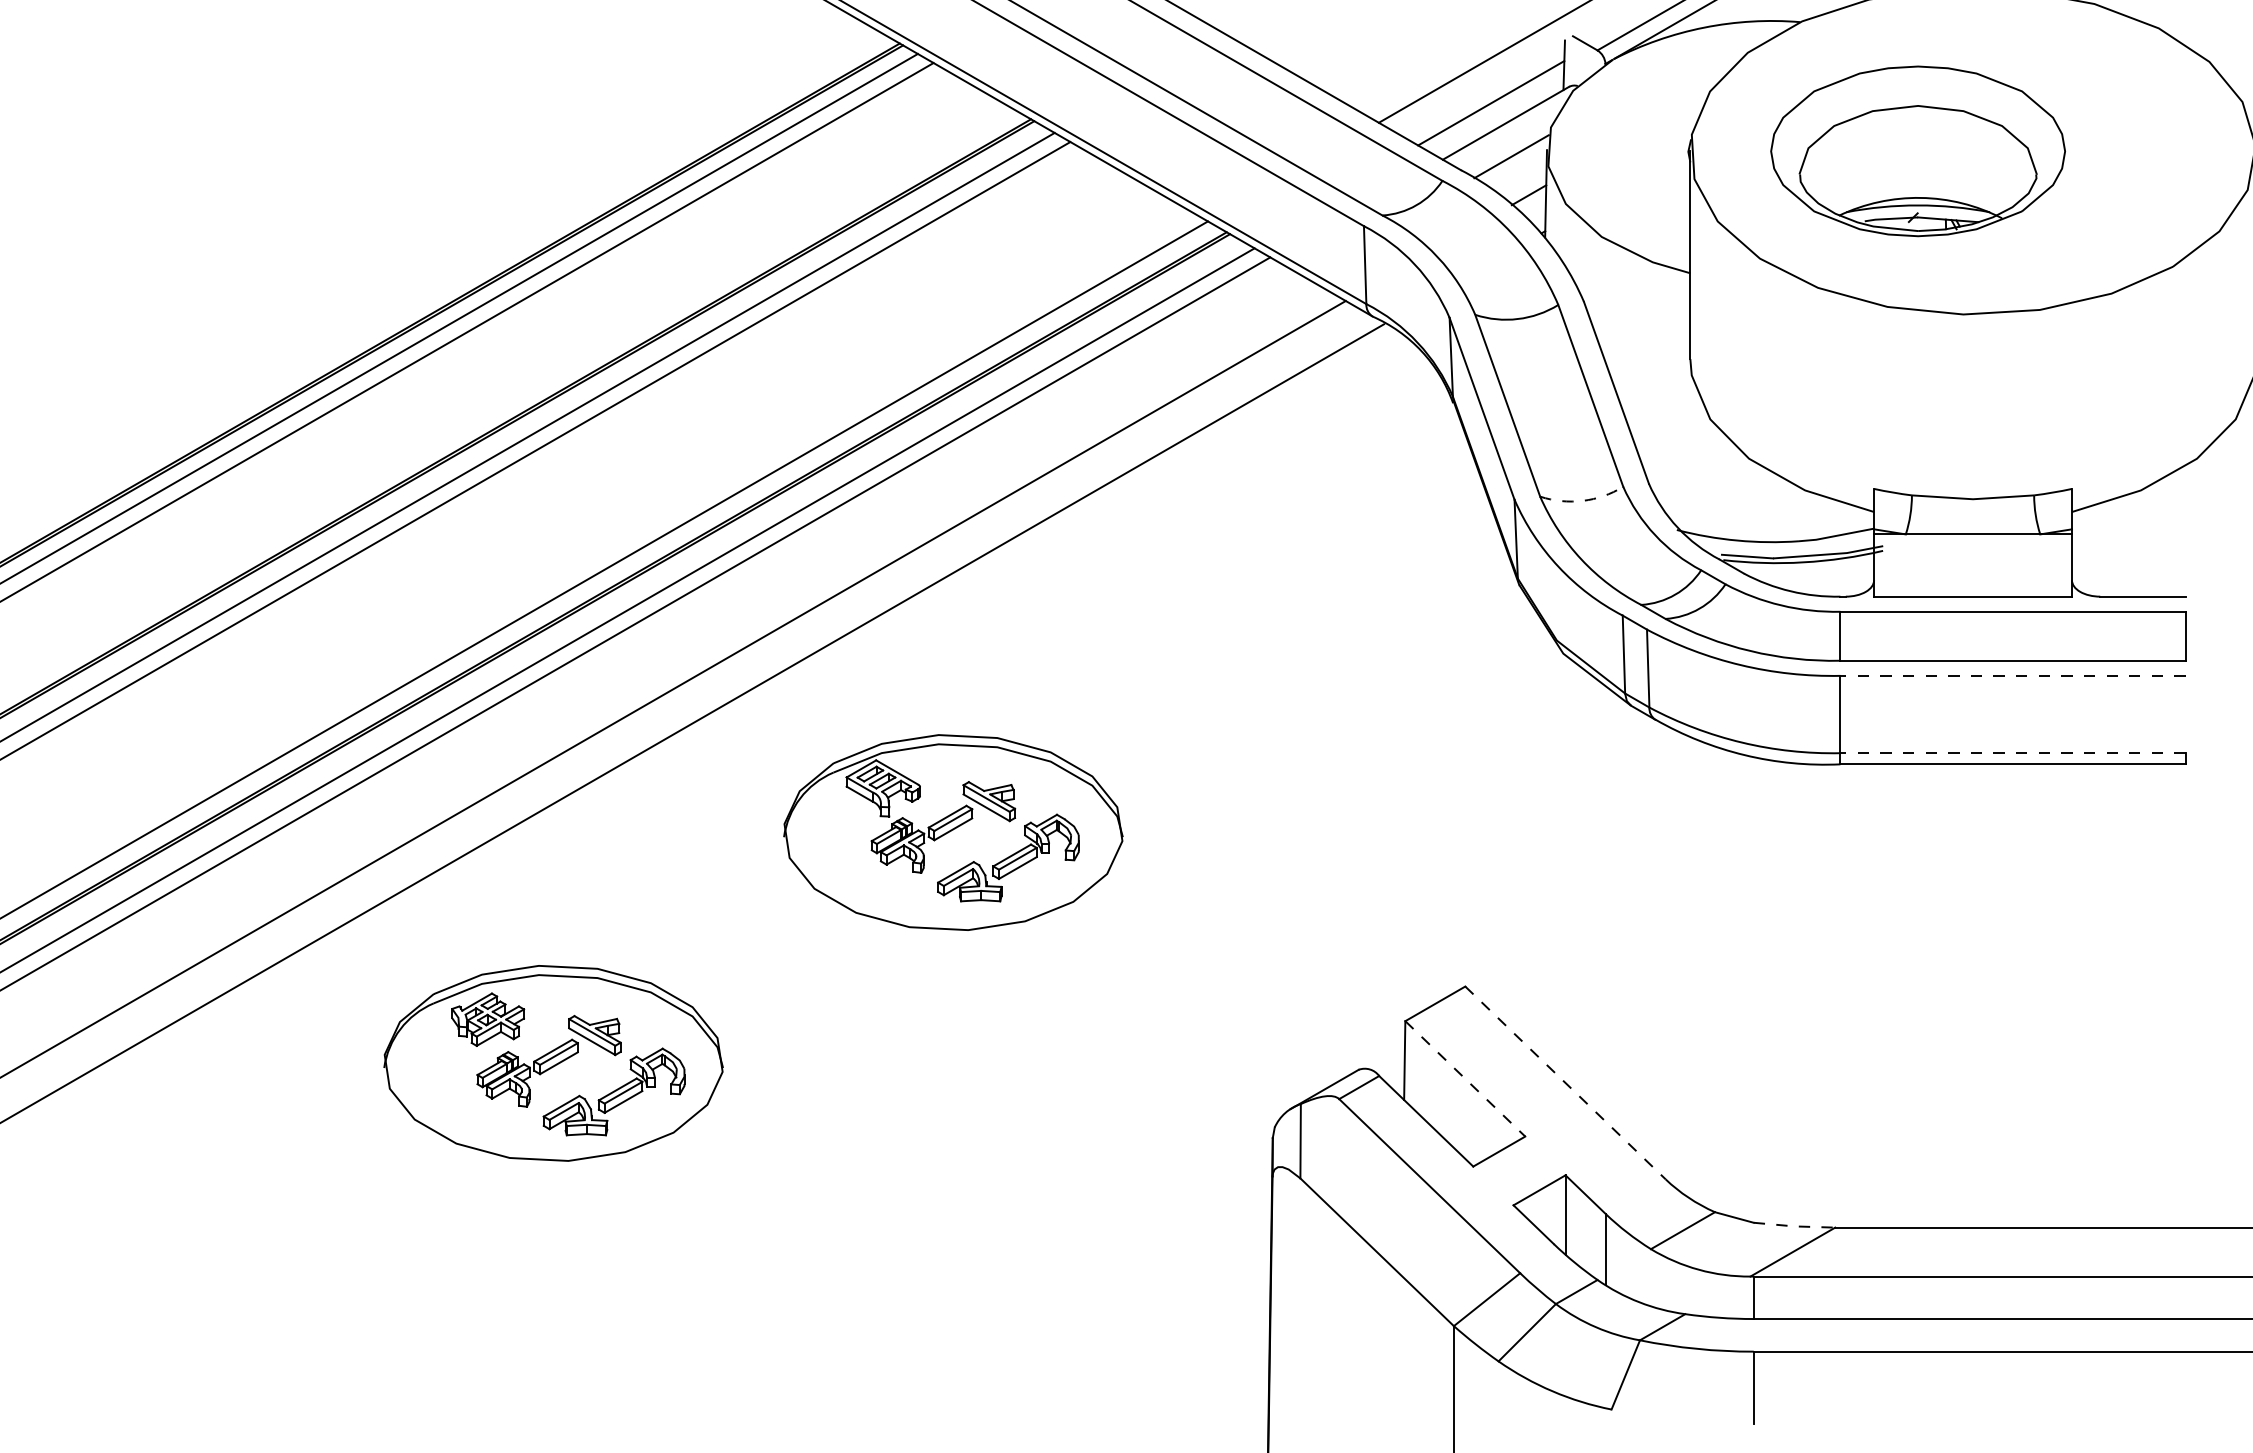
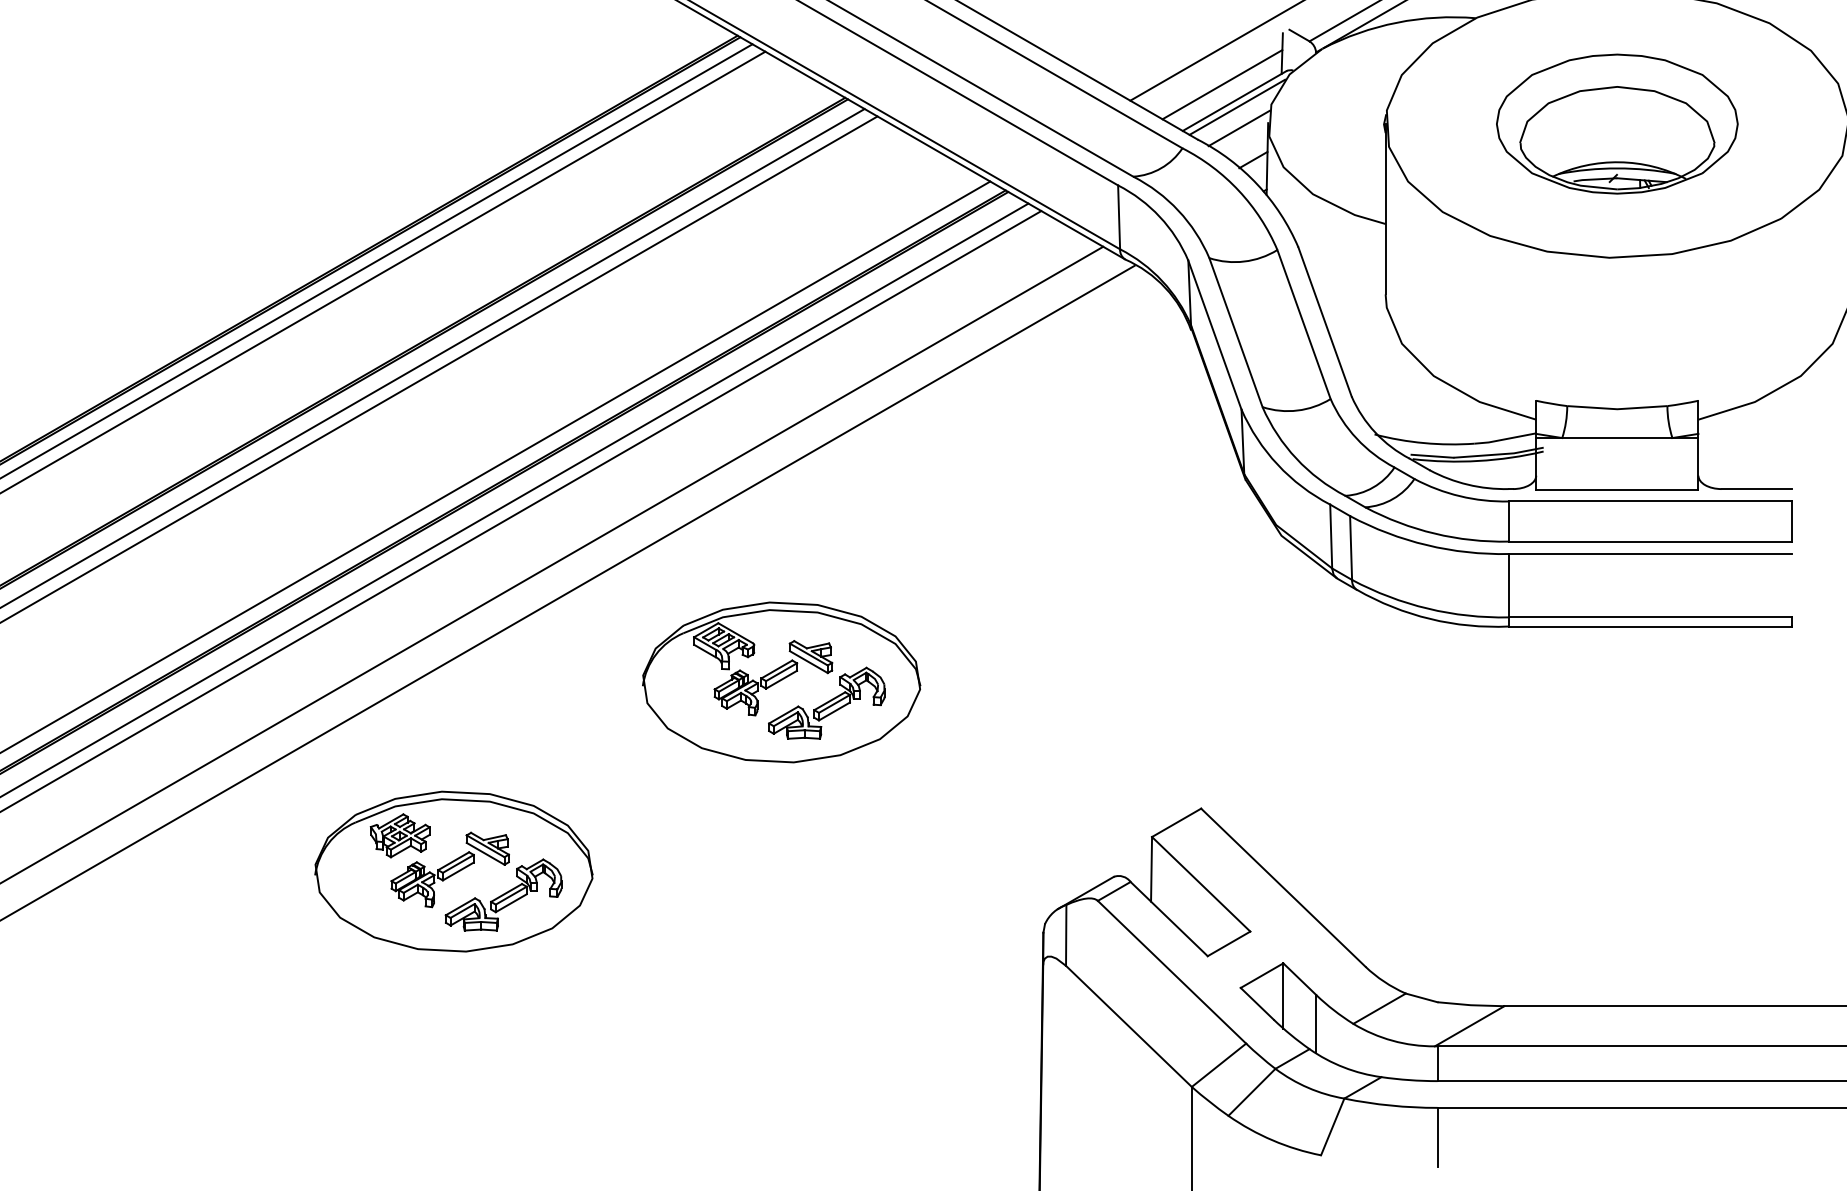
line: (1509, 129) -> (1237, 106), added
part: (1918, 150) -> (1617, 123), moved
arc: (1582, 500) -> (1297, 410), dashed -> solid
line: (2012, 676) -> (1649, 554), dashed -> solid
line: (2012, 753) -> (1649, 617), dashed -> solid
line: (1465, 1079) -> (1201, 884), dashed -> solid
line: (1565, 1083) -> (1283, 888), dashed -> solid
line: (1793, 1226) -> (1470, 1005), dashed -> solid

